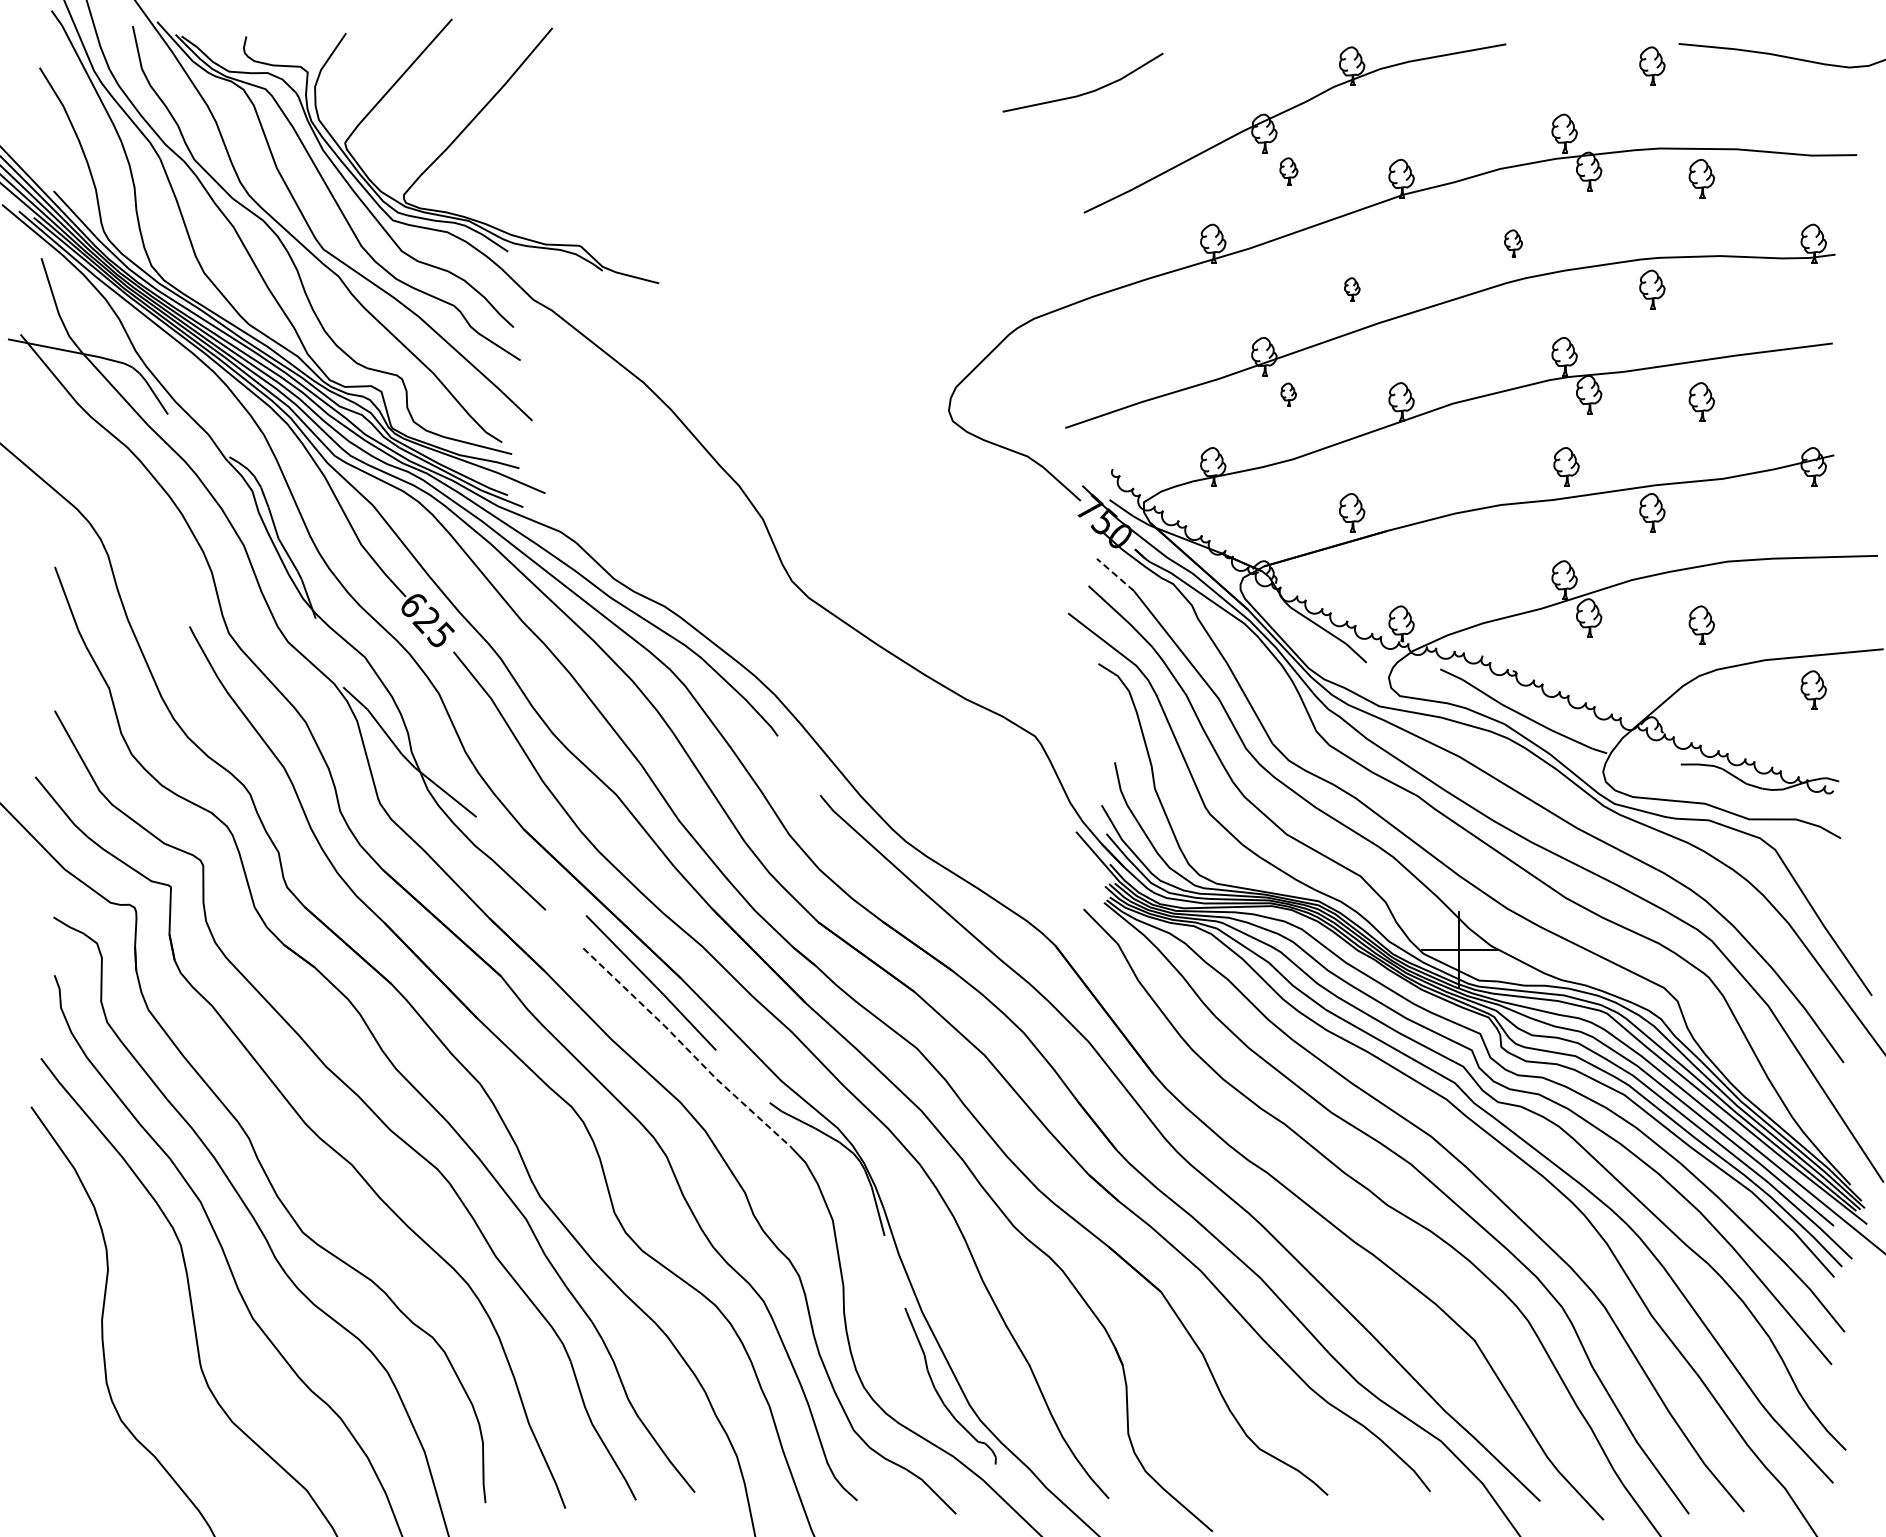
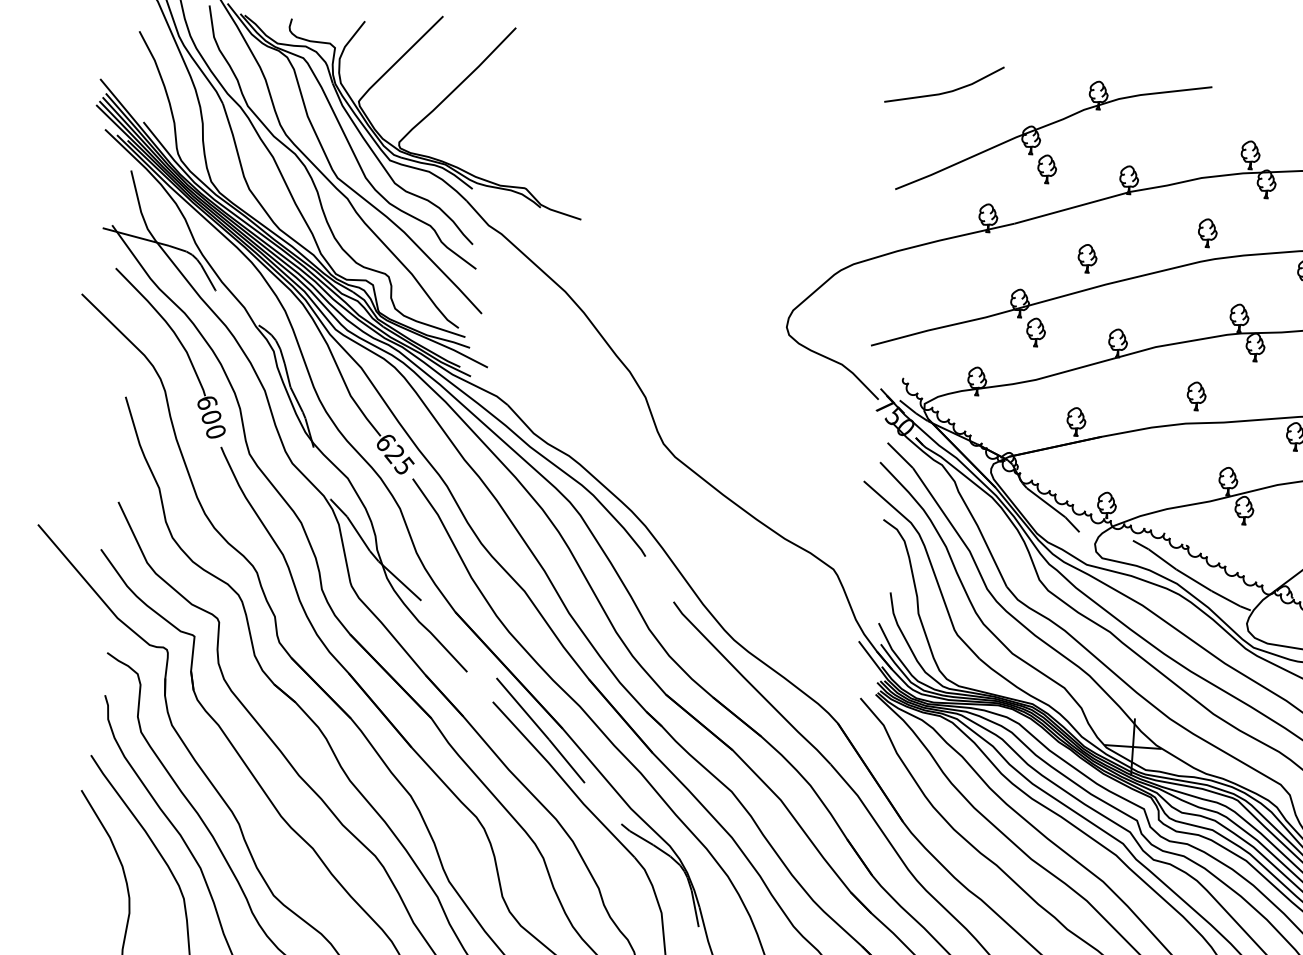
line: (1085, 92) -> (945, 91), moved
part: (1288, 171) -> (1046, 169), size x1.43
part: (1513, 243) -> (1207, 233), size x1.43
part: (1352, 289) -> (1087, 258), size x1.67
part: (1288, 394) -> (1035, 332), size x1.67
part: (1566, 466) -> (1196, 396), moved
part: (126, 492) -> (181, 346), added
line: (1115, 574) -> (900, 455), dashed -> solid
line: (686, 1048) -> (563, 780), dashed -> solid

